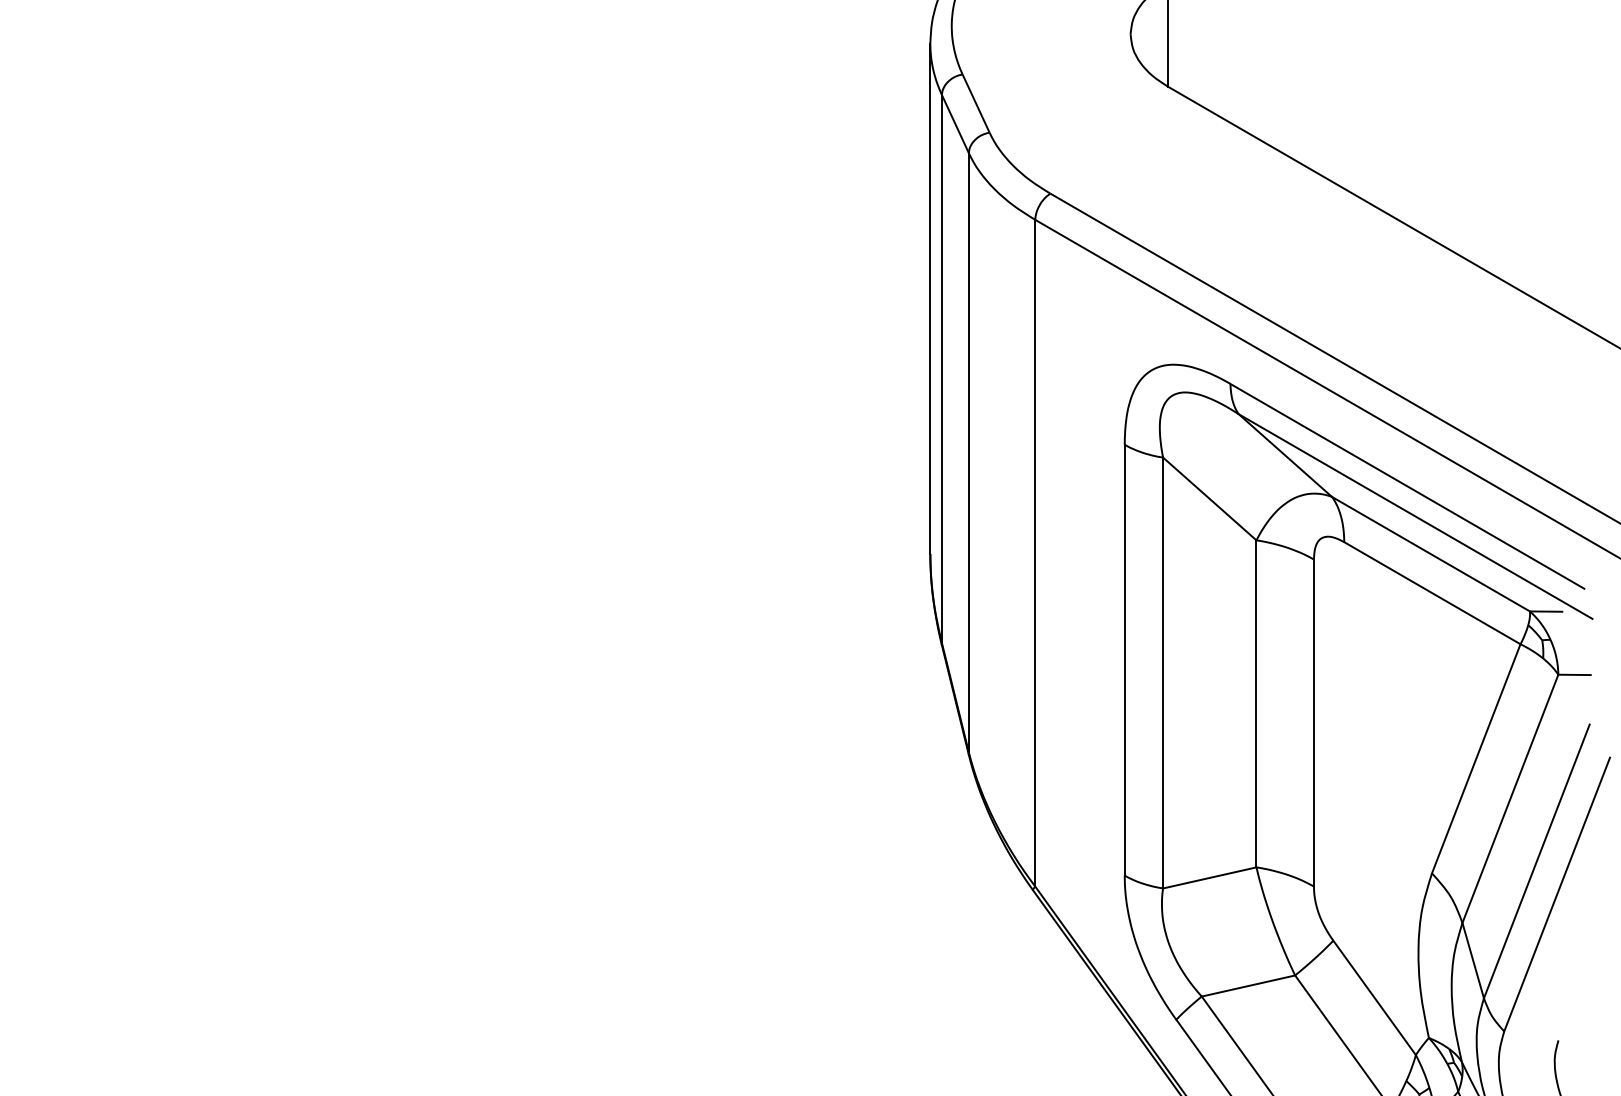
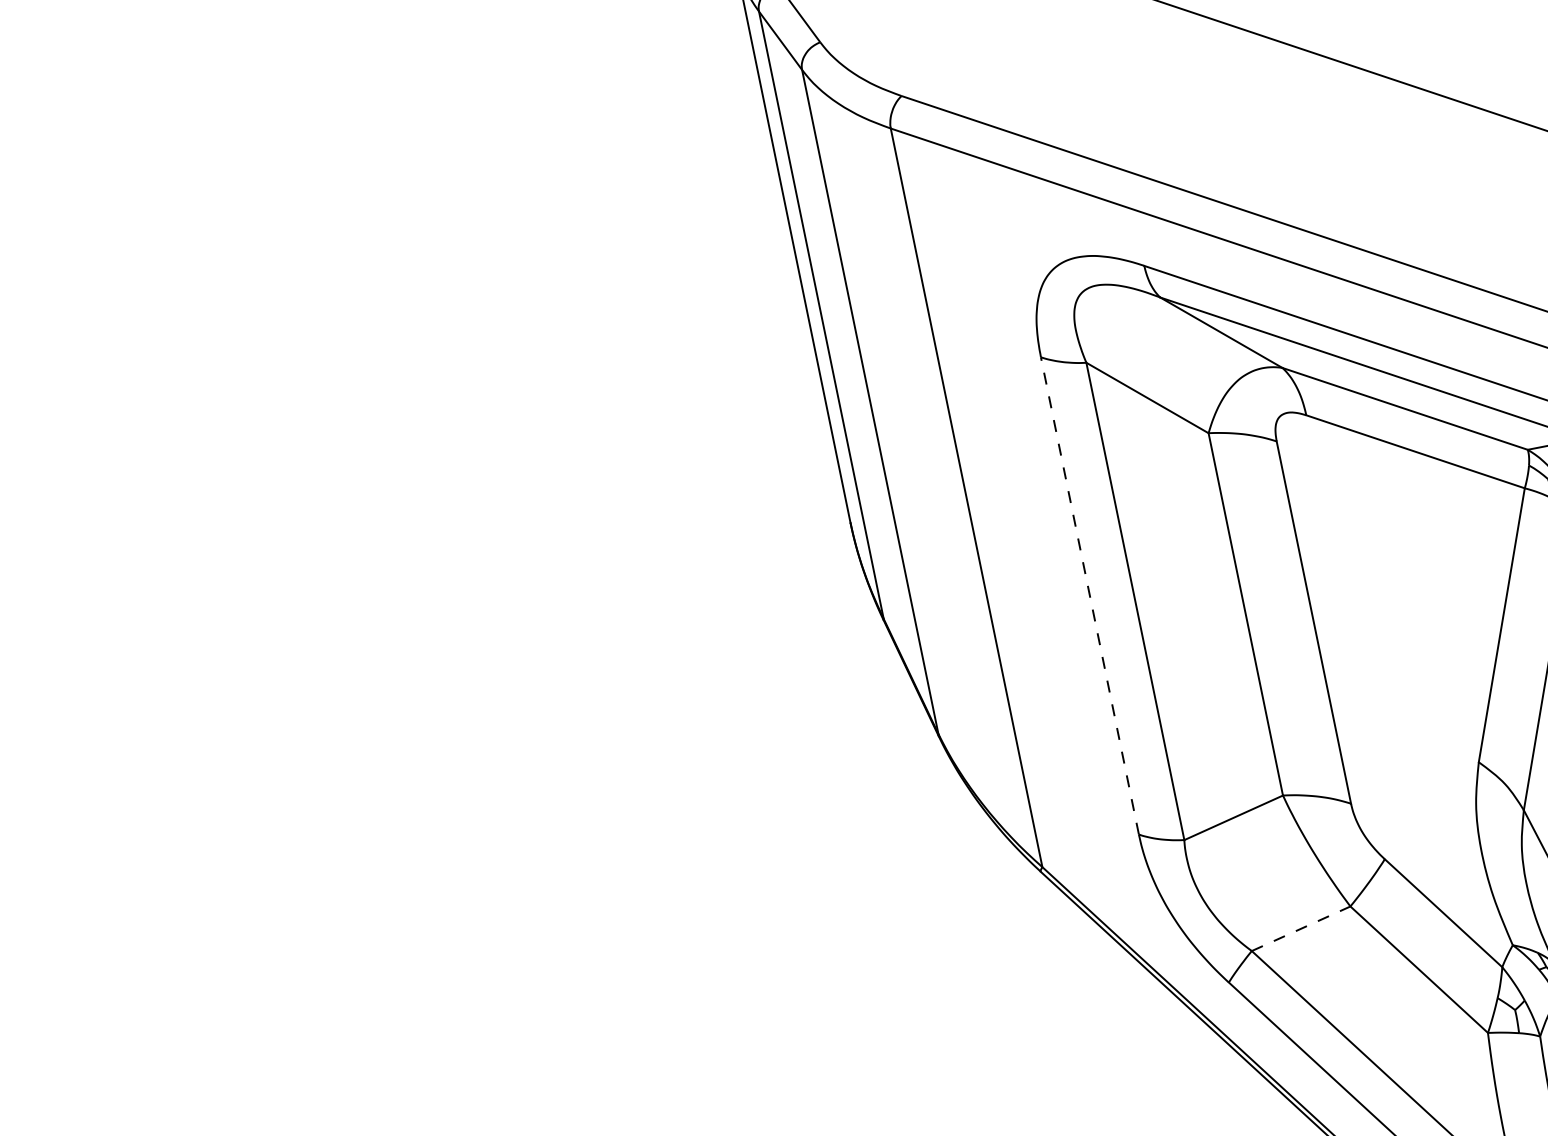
line: (1124, 659) -> (1089, 595), solid -> dashed
line: (1248, 986) -> (1301, 929), solid -> dashed

